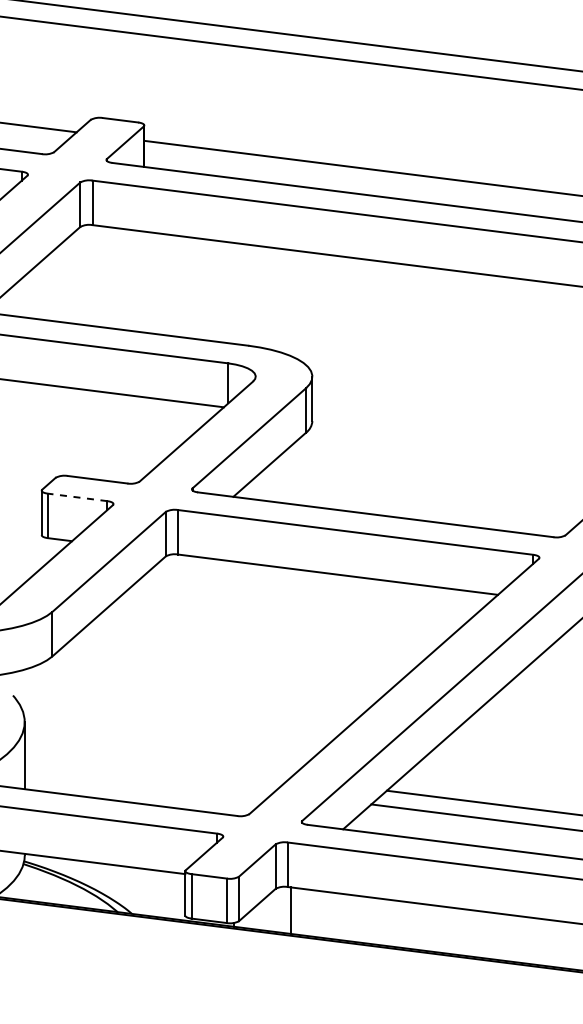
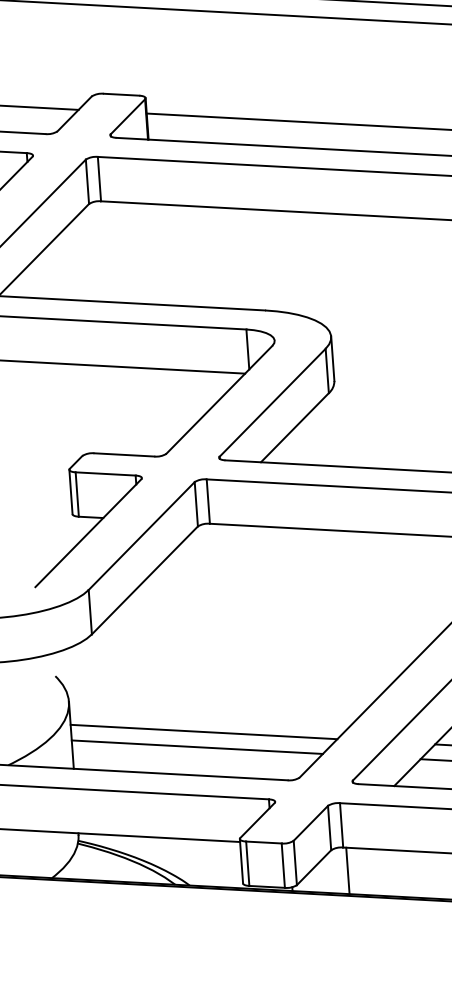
line: (77, 497) -> (105, 474), dashed -> solid
line: (156, 761) -> (203, 731), added
line: (149, 776) -> (197, 747), added

